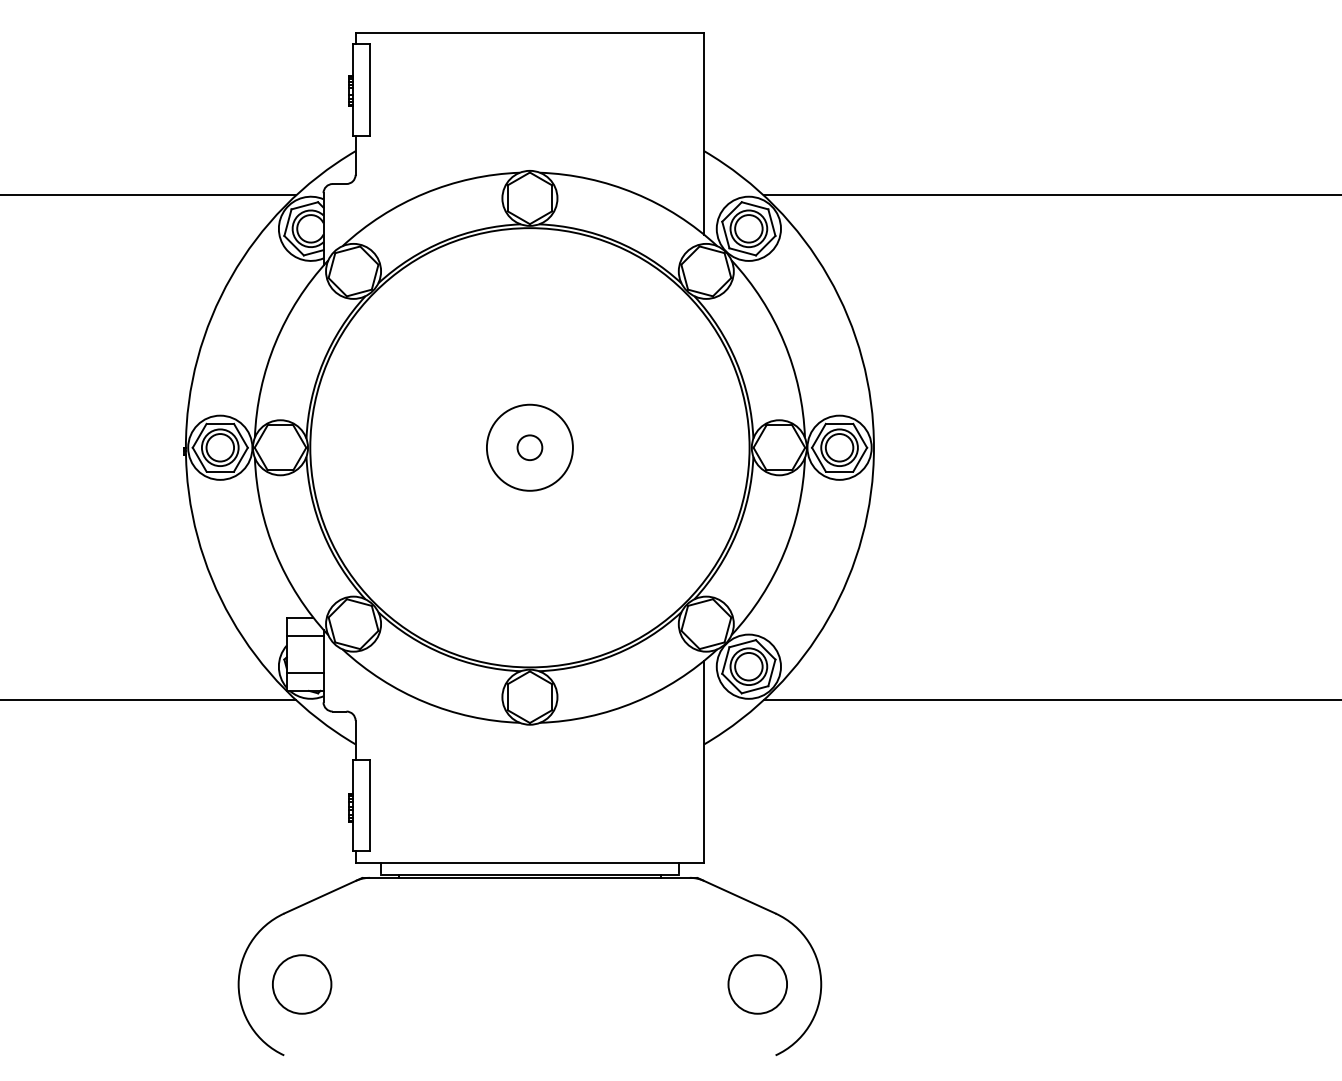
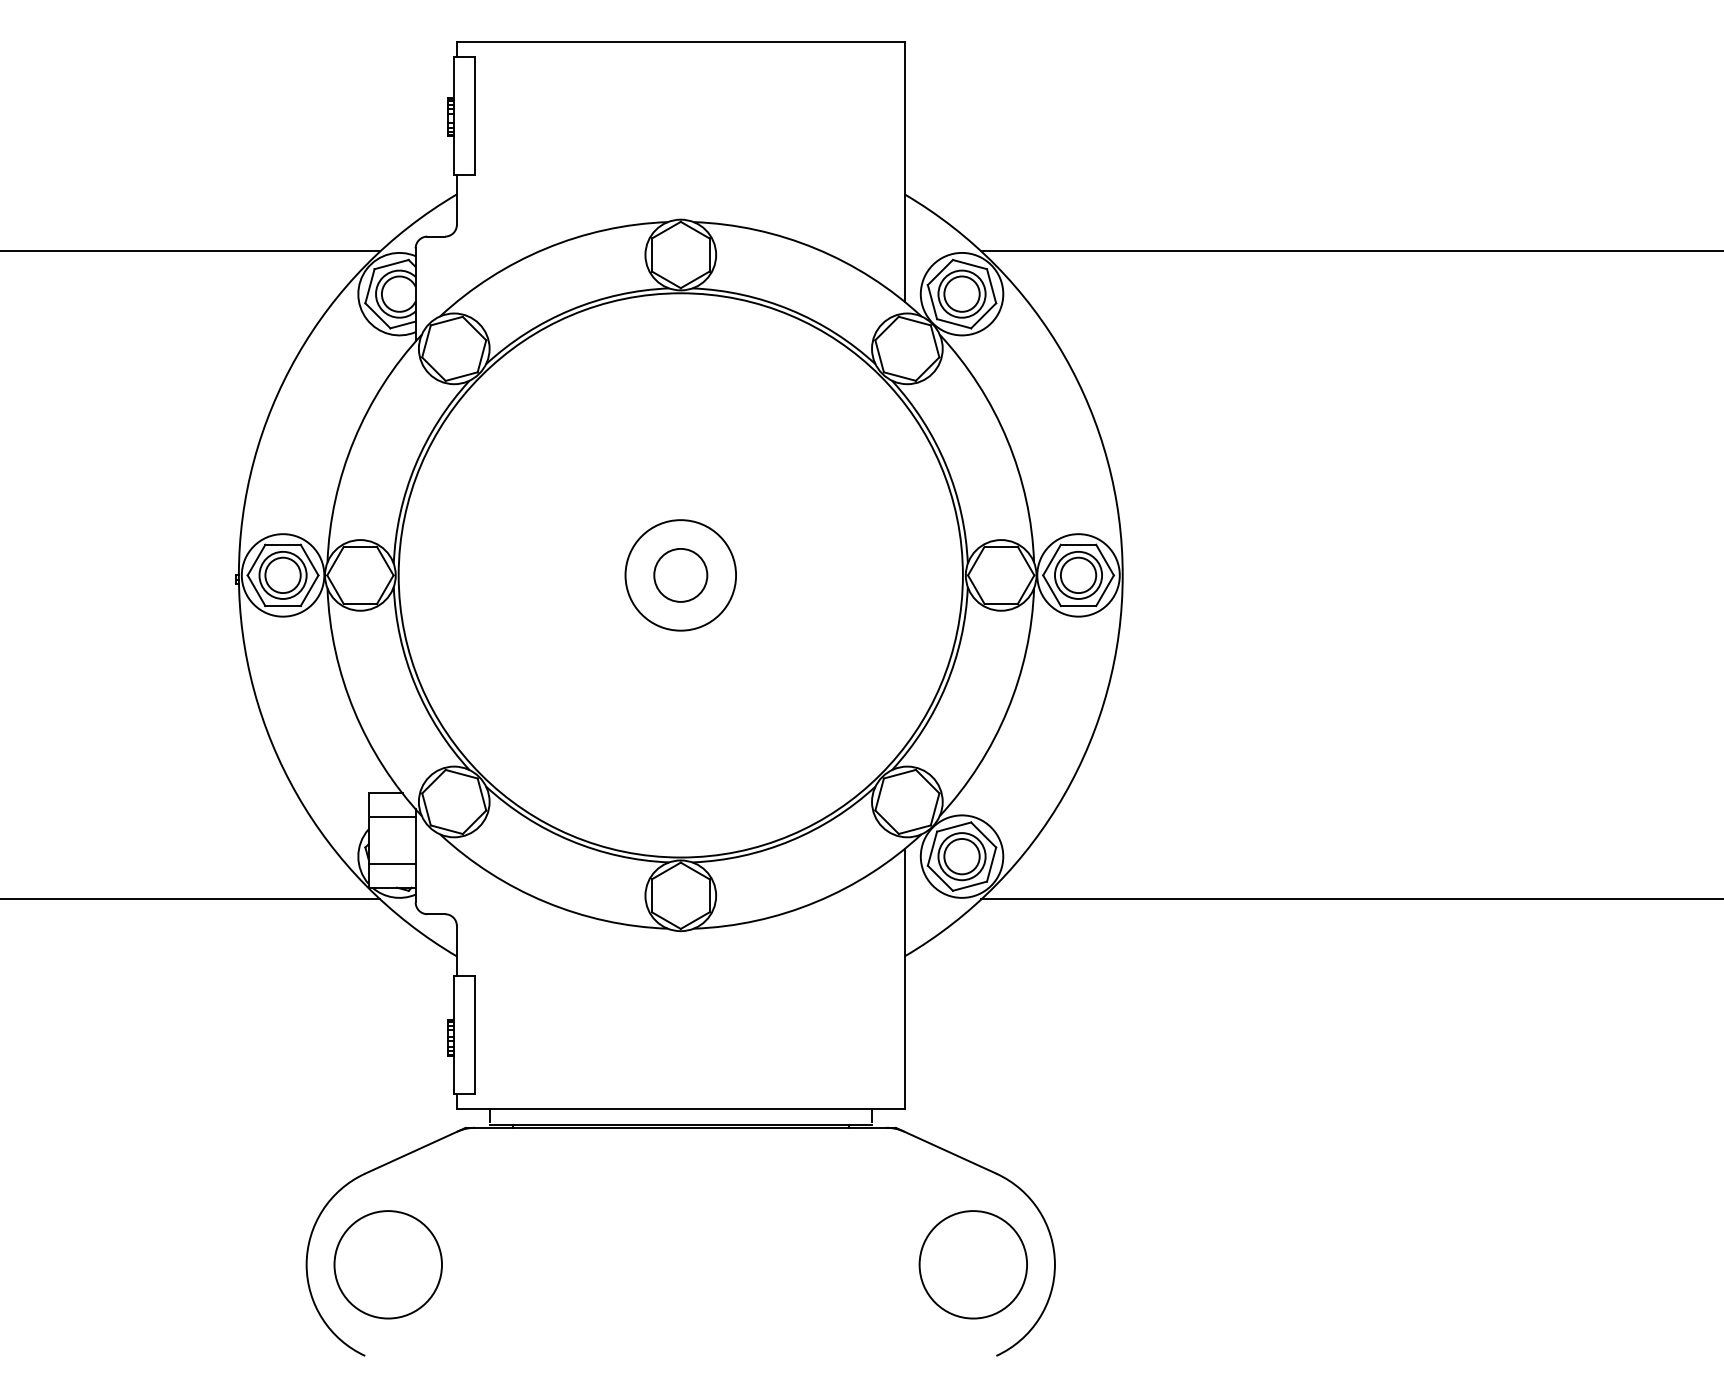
circle: (529, 447) -> (680, 575), size x1.67
circle: (301, 984) -> (387, 1264), size x1.43
circle: (757, 984) -> (973, 1264), size x1.43

